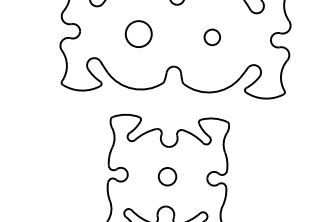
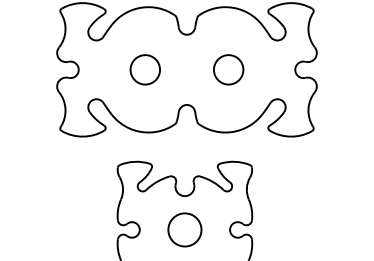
circle: (212, 37) -> (228, 69), size x1.67
circle: (167, 176) -> (184, 229), size x1.67

